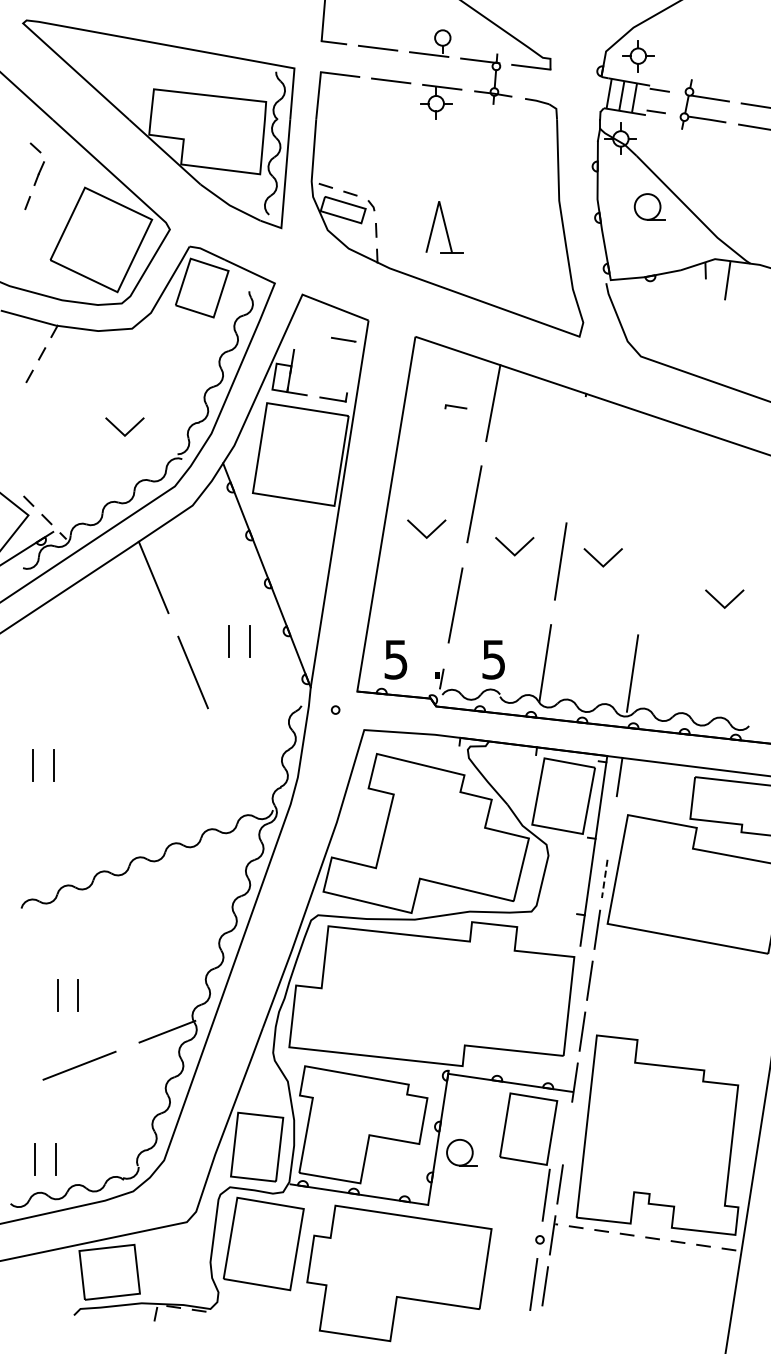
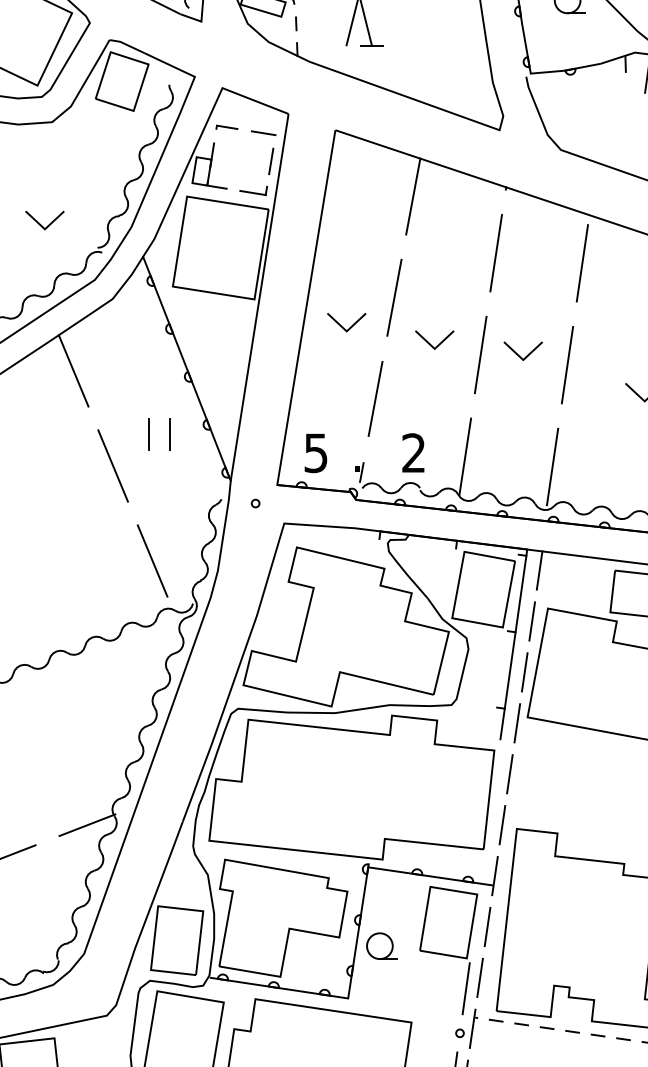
line: (351, 367) -> (271, 160), added
line: (455, 406) -> (226, 126), moved
line: (575, 459) -> (495, 252), added
line: (661, 469) -> (581, 262), added
line: (647, 571) -> (567, 364), added
text: (493, 659) -> (413, 452), 5 -> 2
line: (232, 767) -> (152, 560), added
line: (611, 827) -> (531, 620), added
line: (604, 879) -> (524, 672), dashed -> solid
line: (567, 1133) -> (487, 926), added

